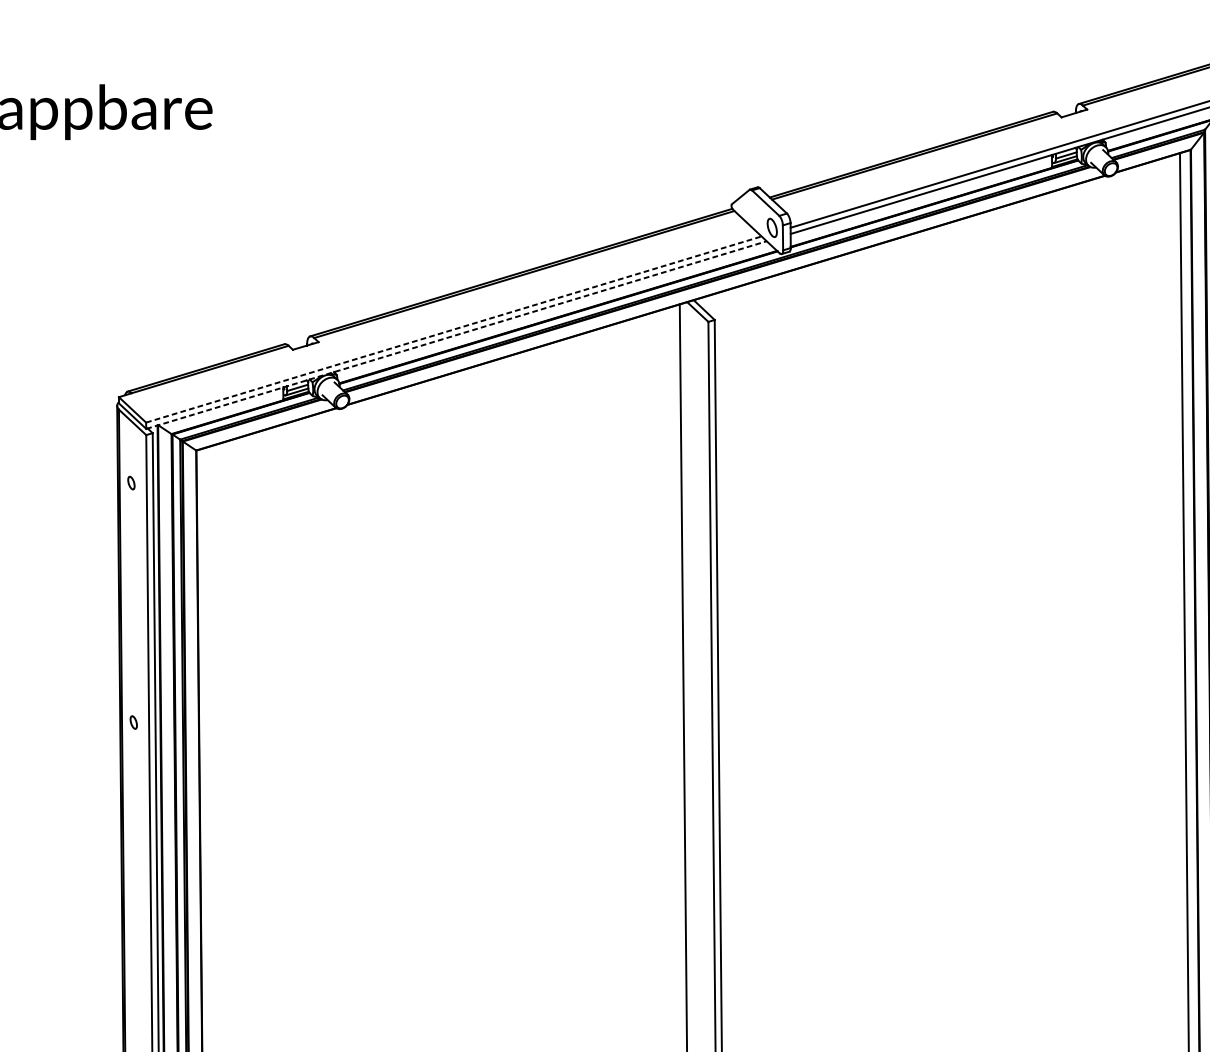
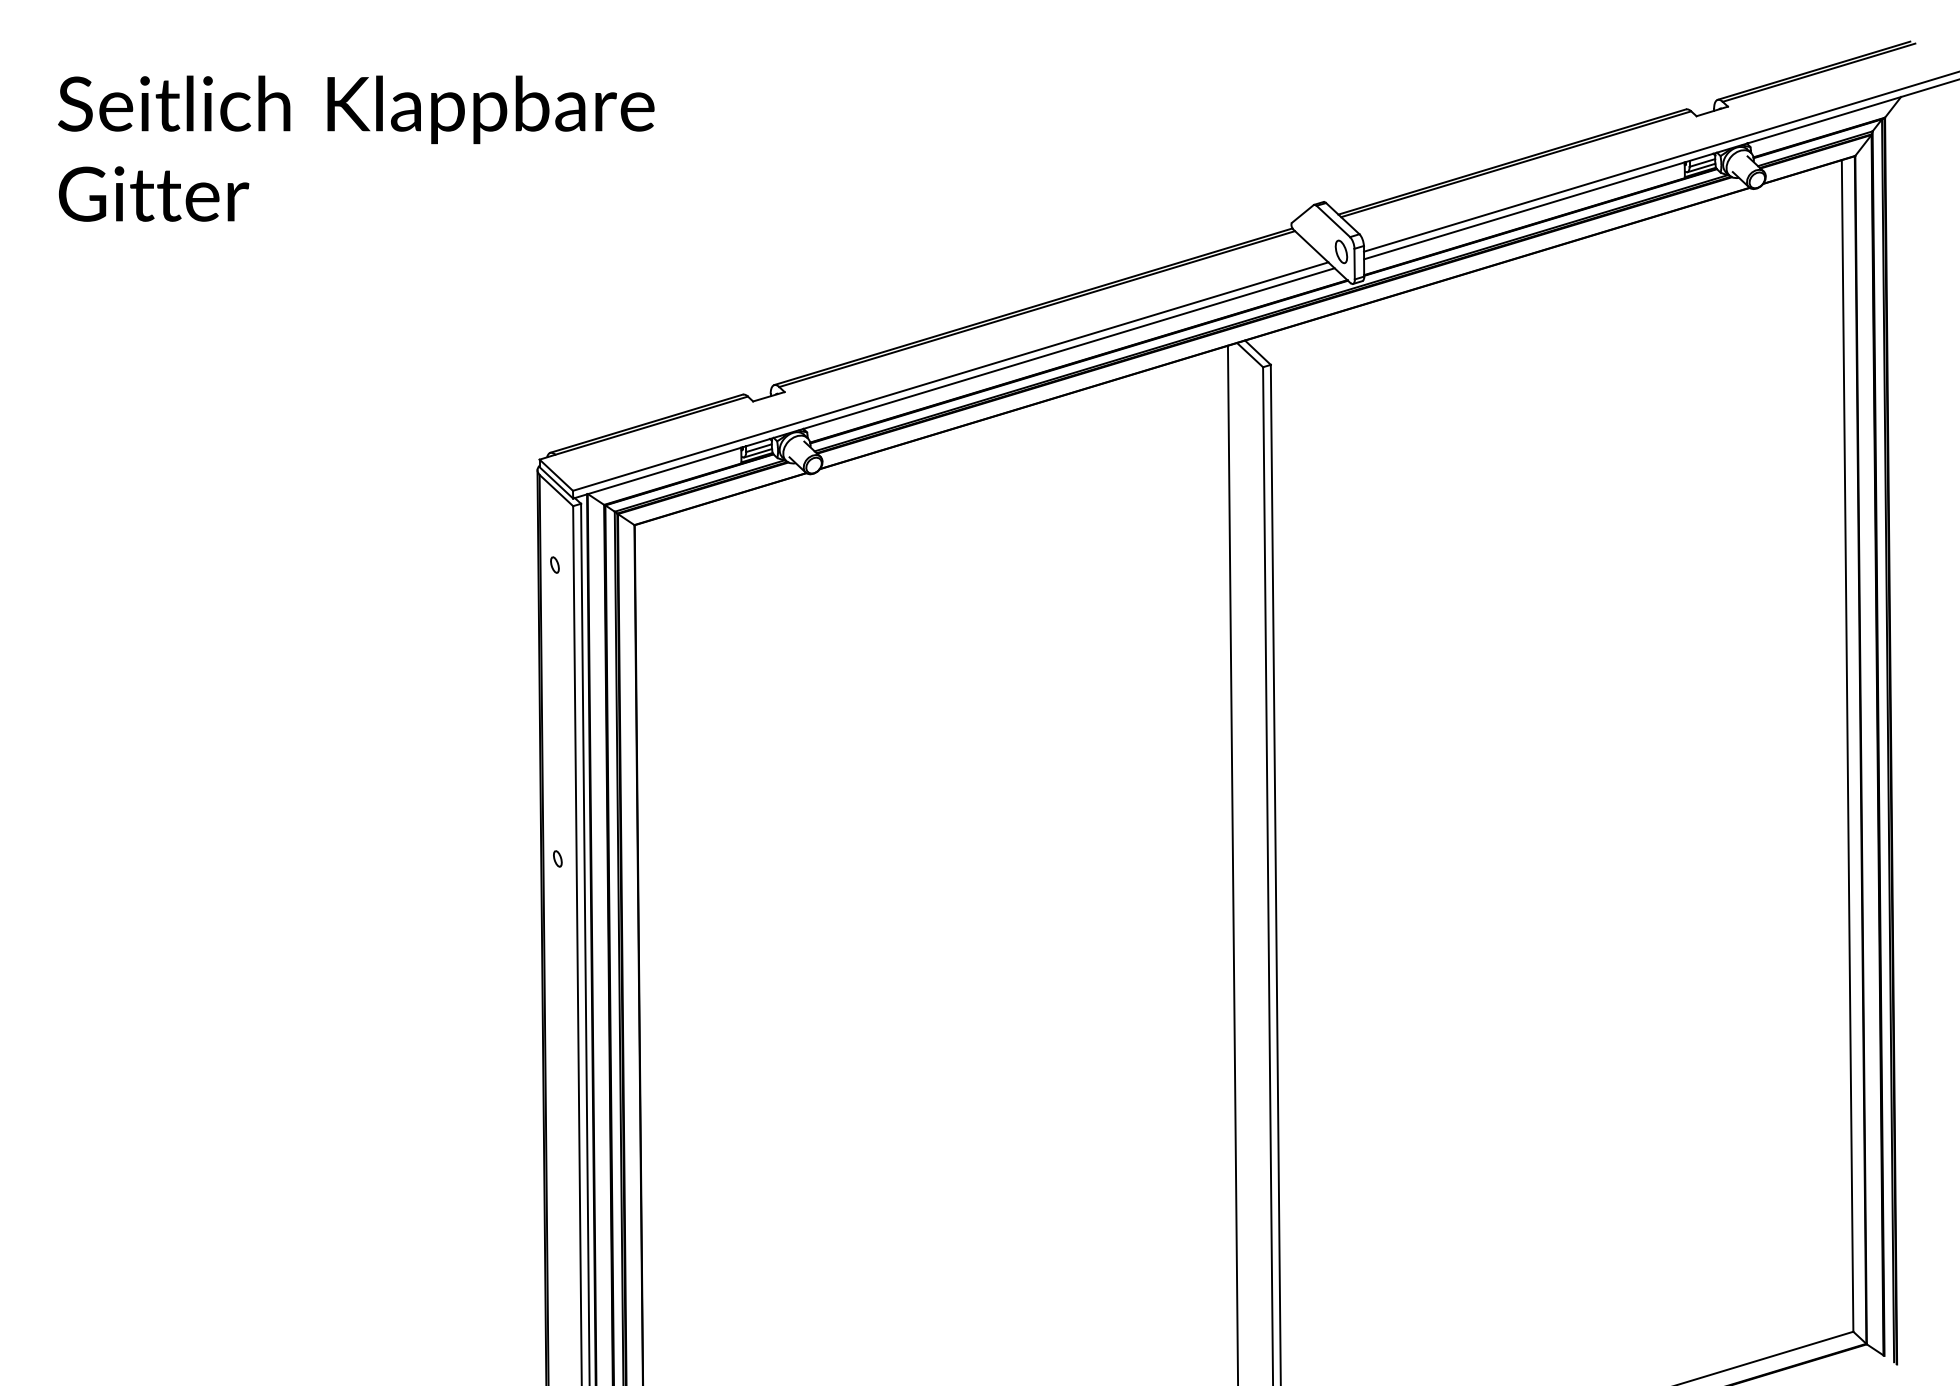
line: (453, 329) -> (950, 376), dashed -> solid
line: (456, 335) -> (953, 383), dashed -> solid

